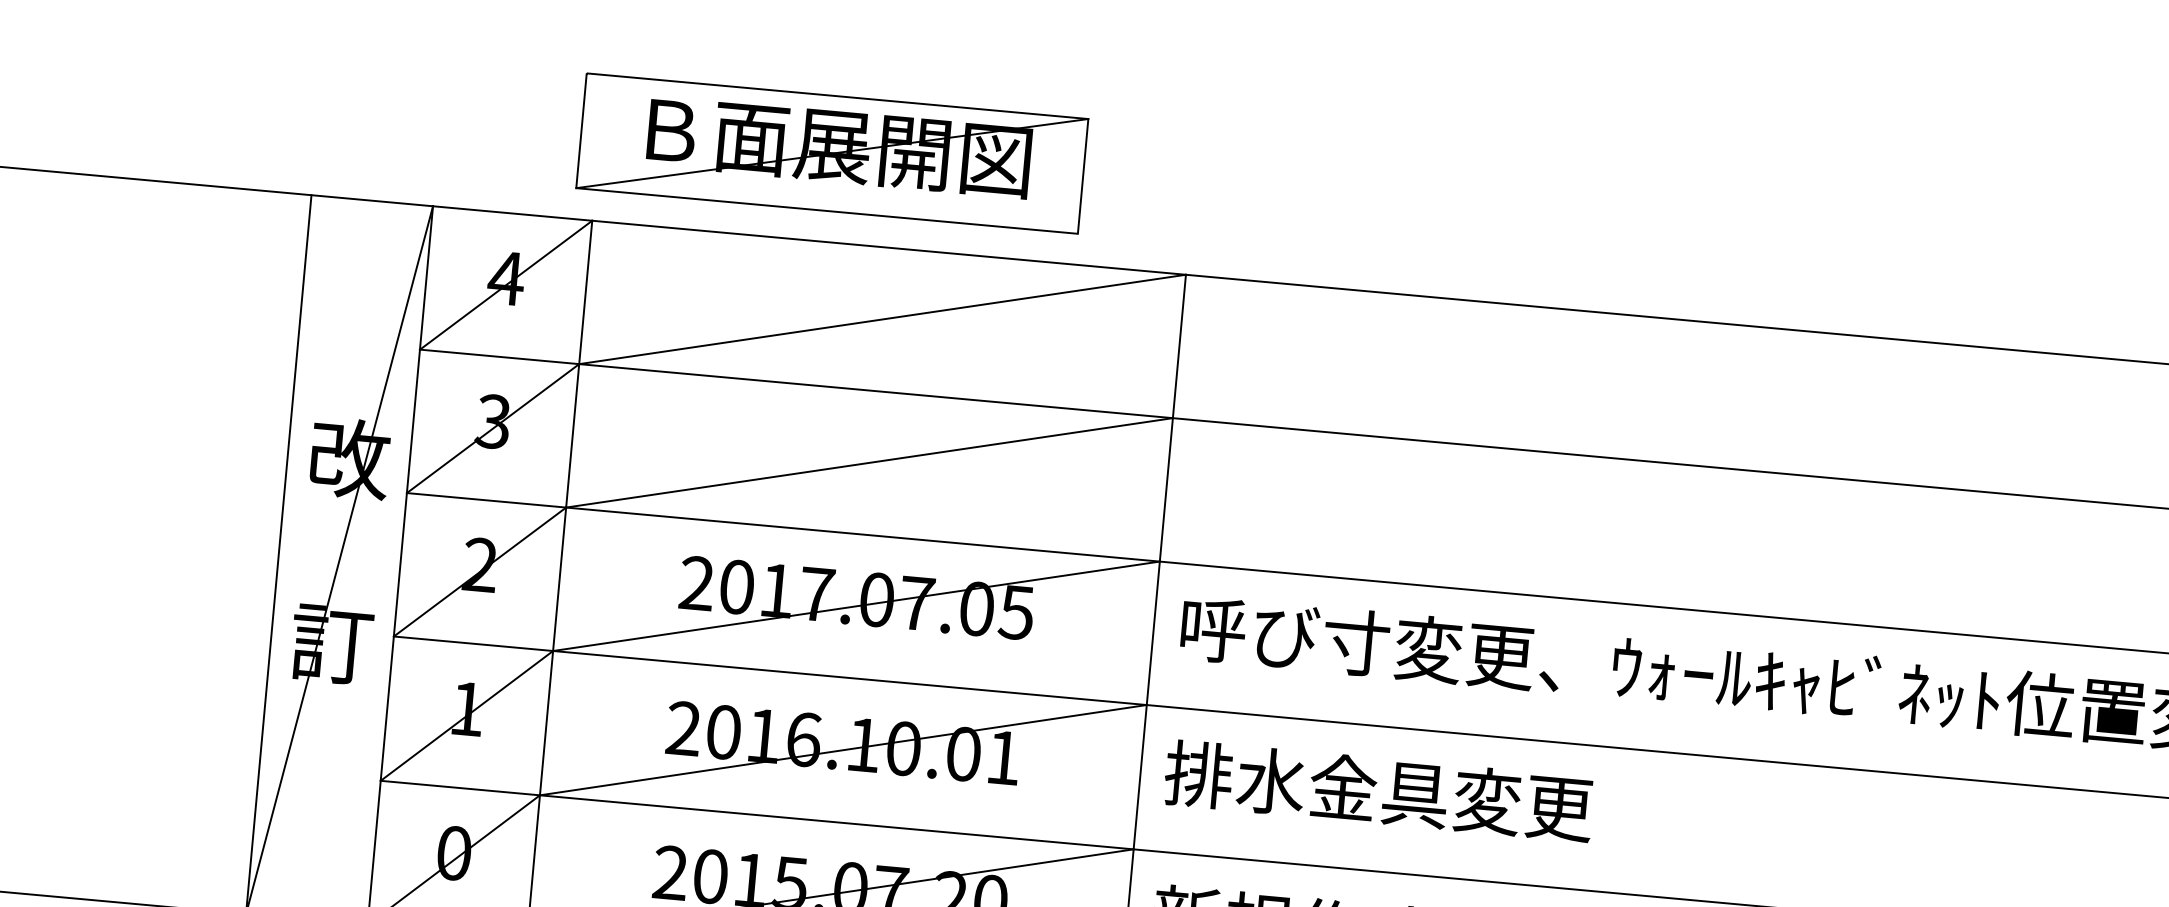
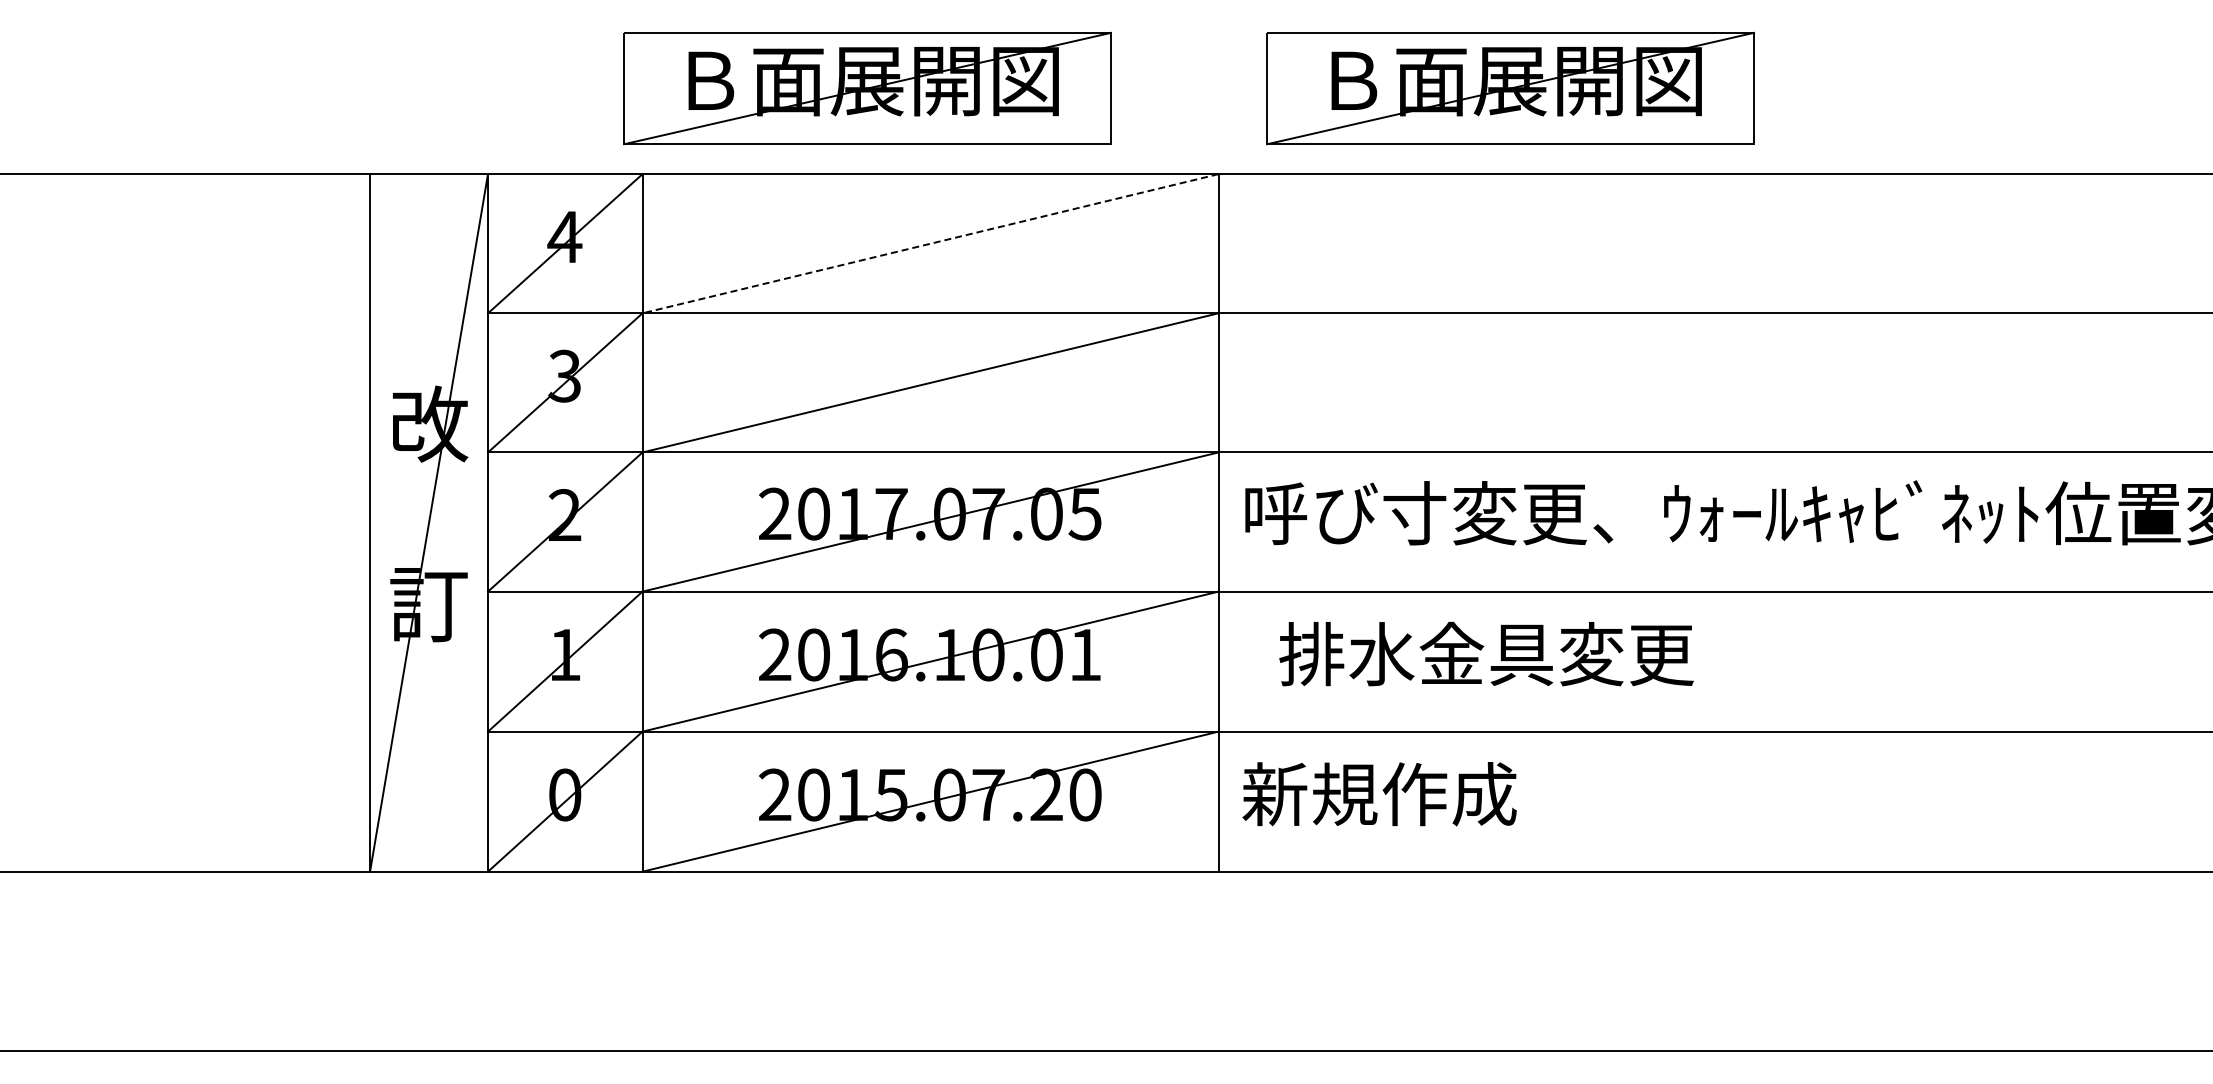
part: (1494, 213) -> (1510, 88), added
line: (882, 319) -> (930, 243), solid -> dashed
text: (1379, 790) -> (1486, 653), moved

